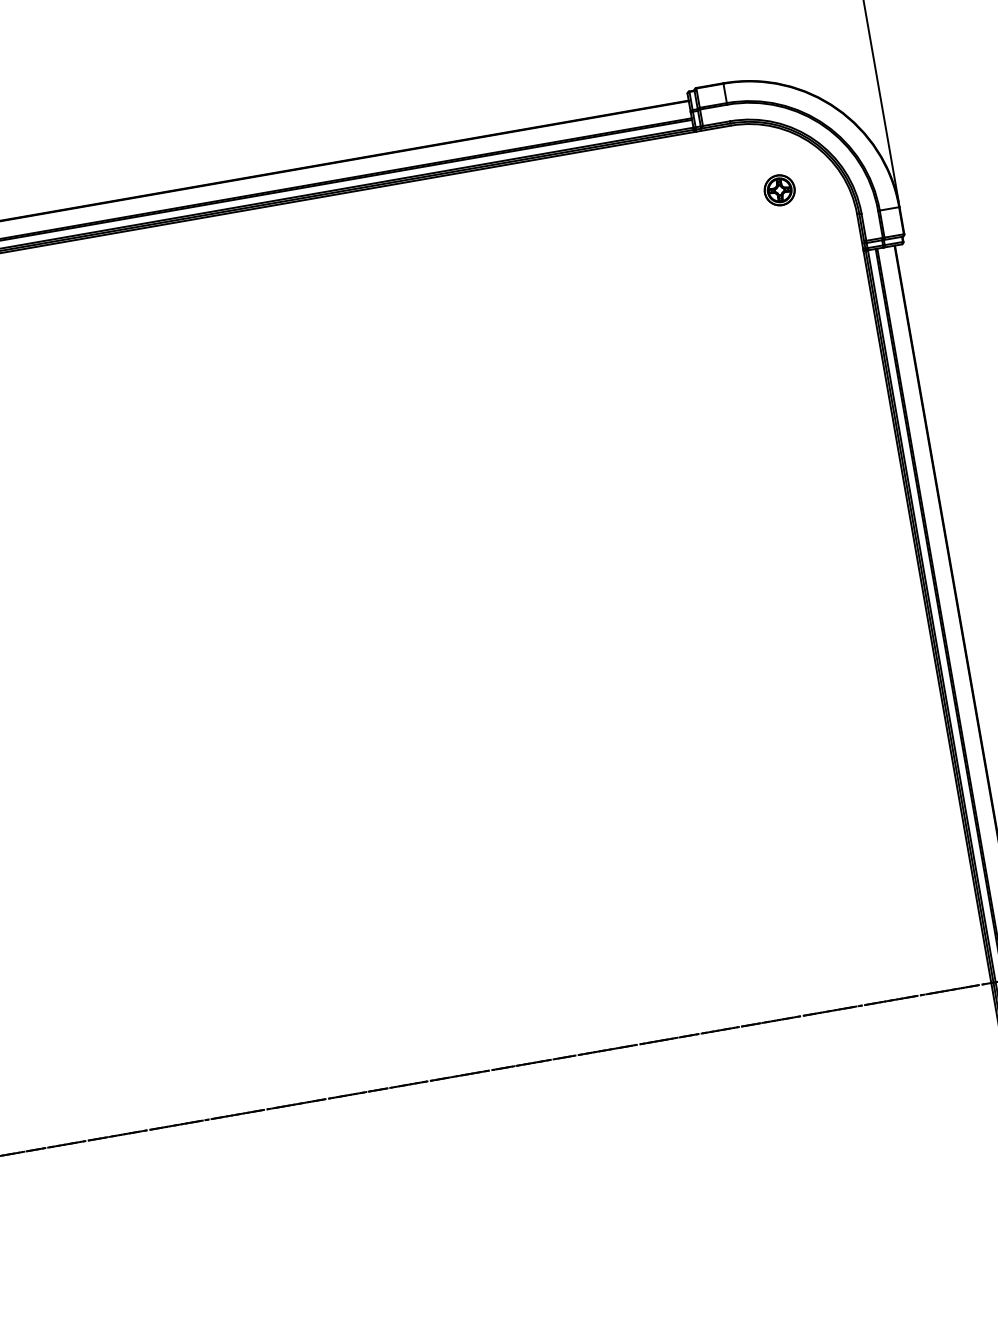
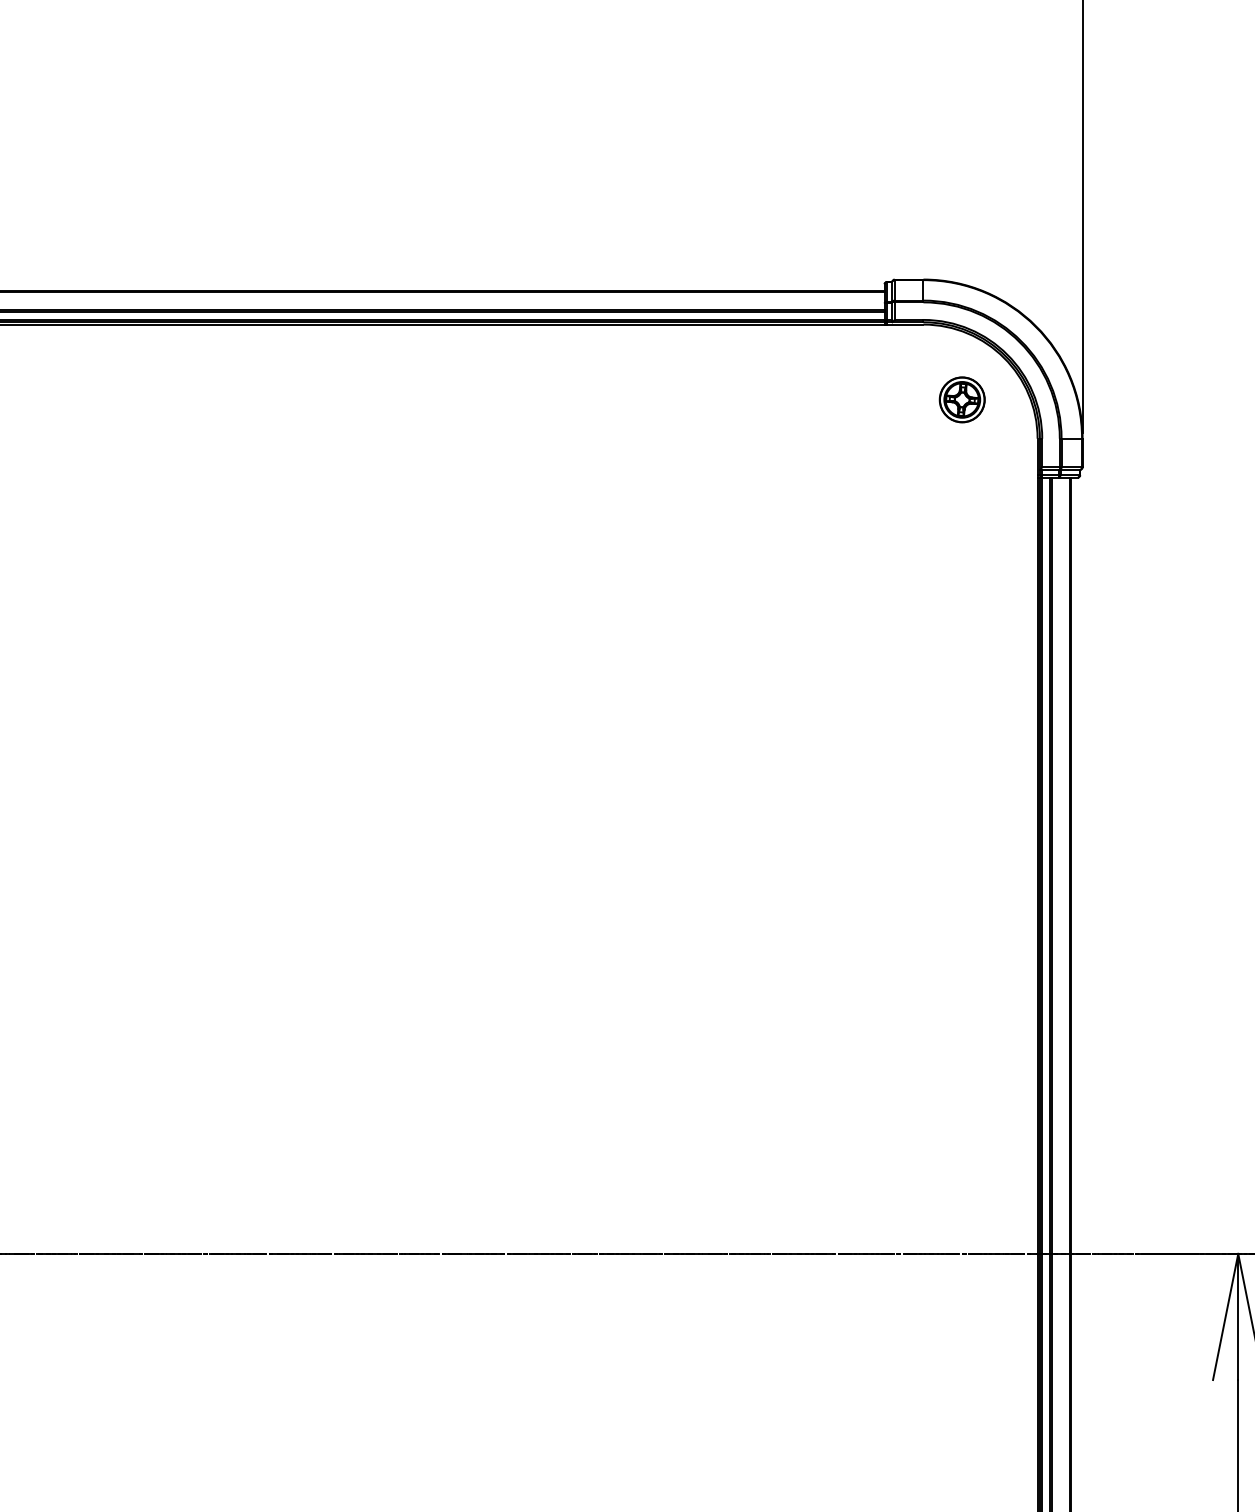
part: (778, 190) -> (961, 399), size x1.43

